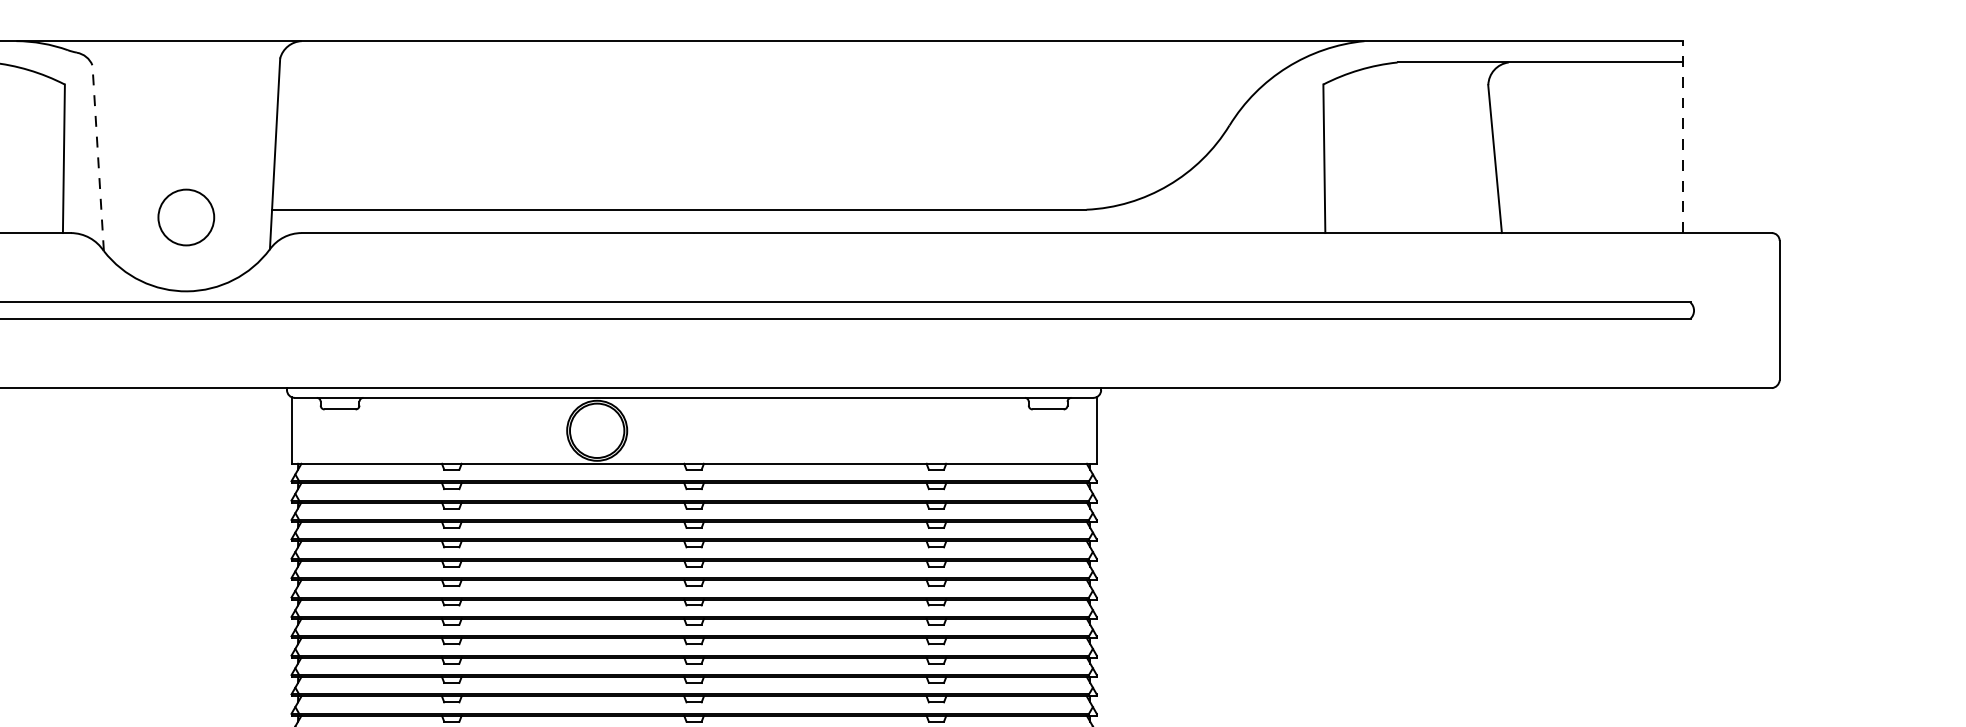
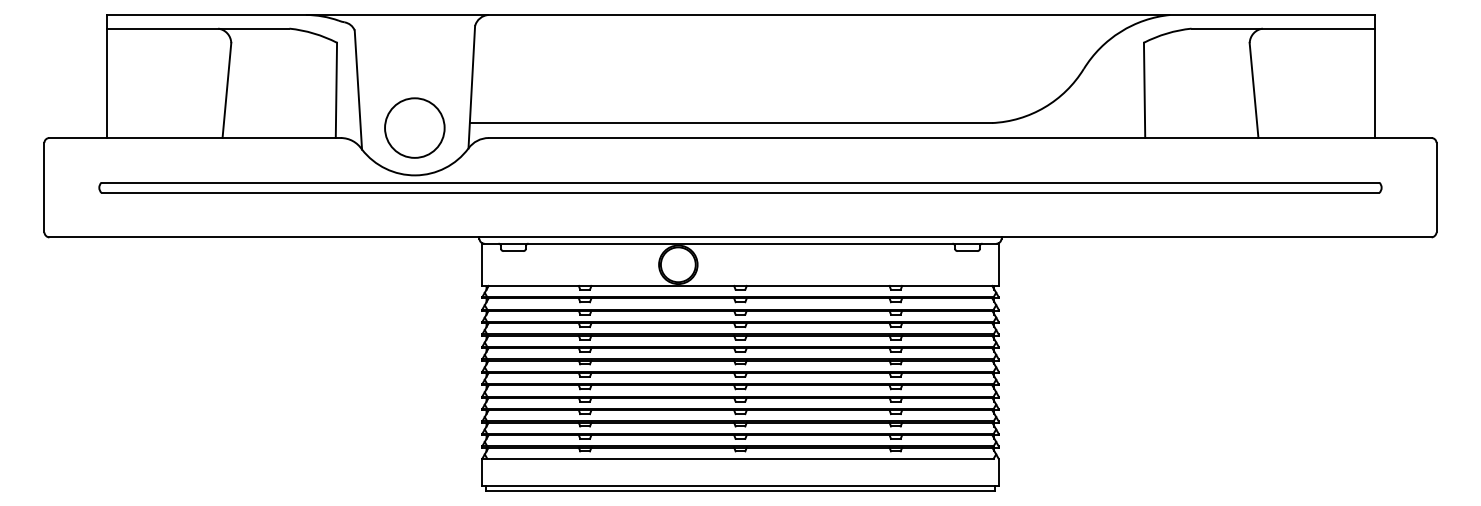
line: (1682, 137) -> (1374, 76), dashed -> solid
line: (98, 157) -> (358, 89), dashed -> solid
circle: (185, 216) -> (414, 127), size x1.67

